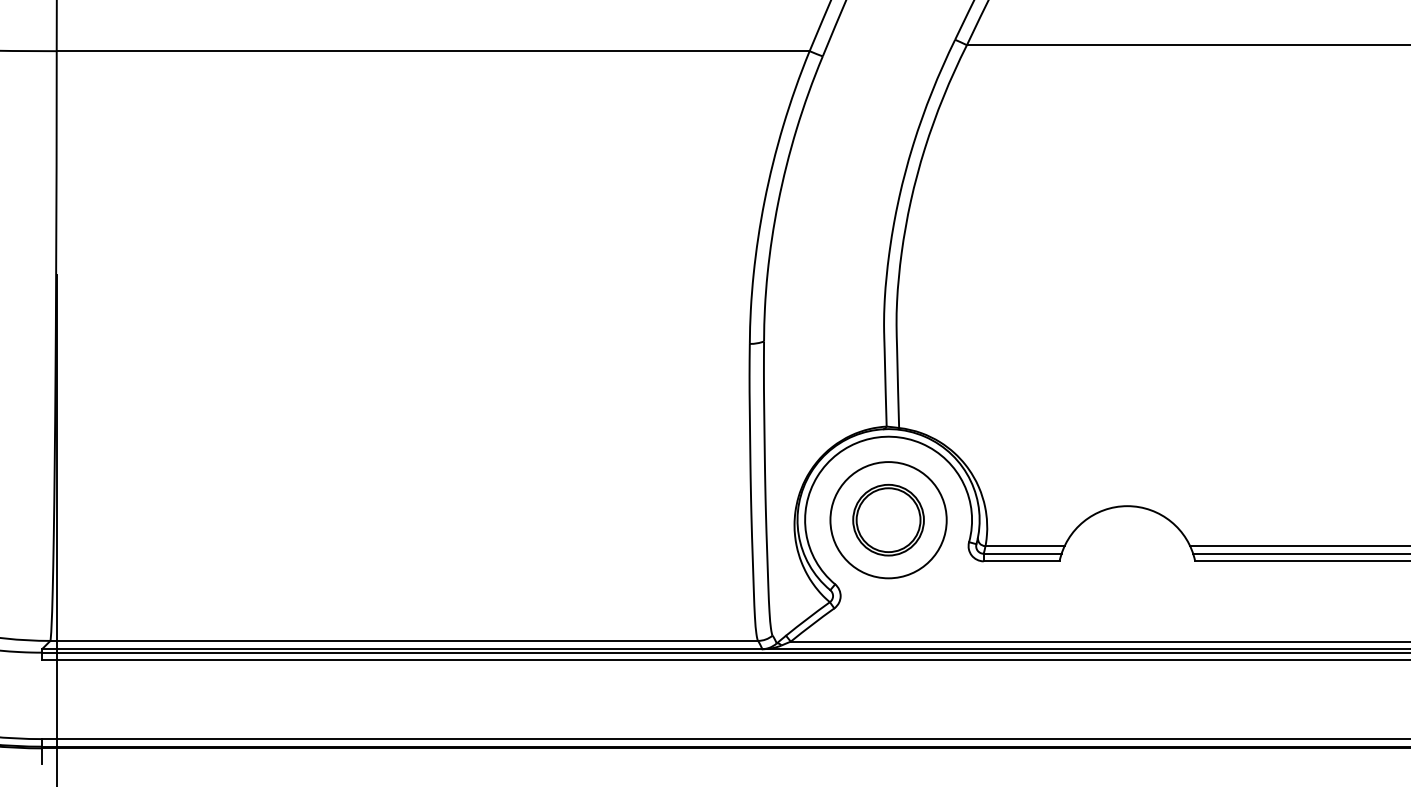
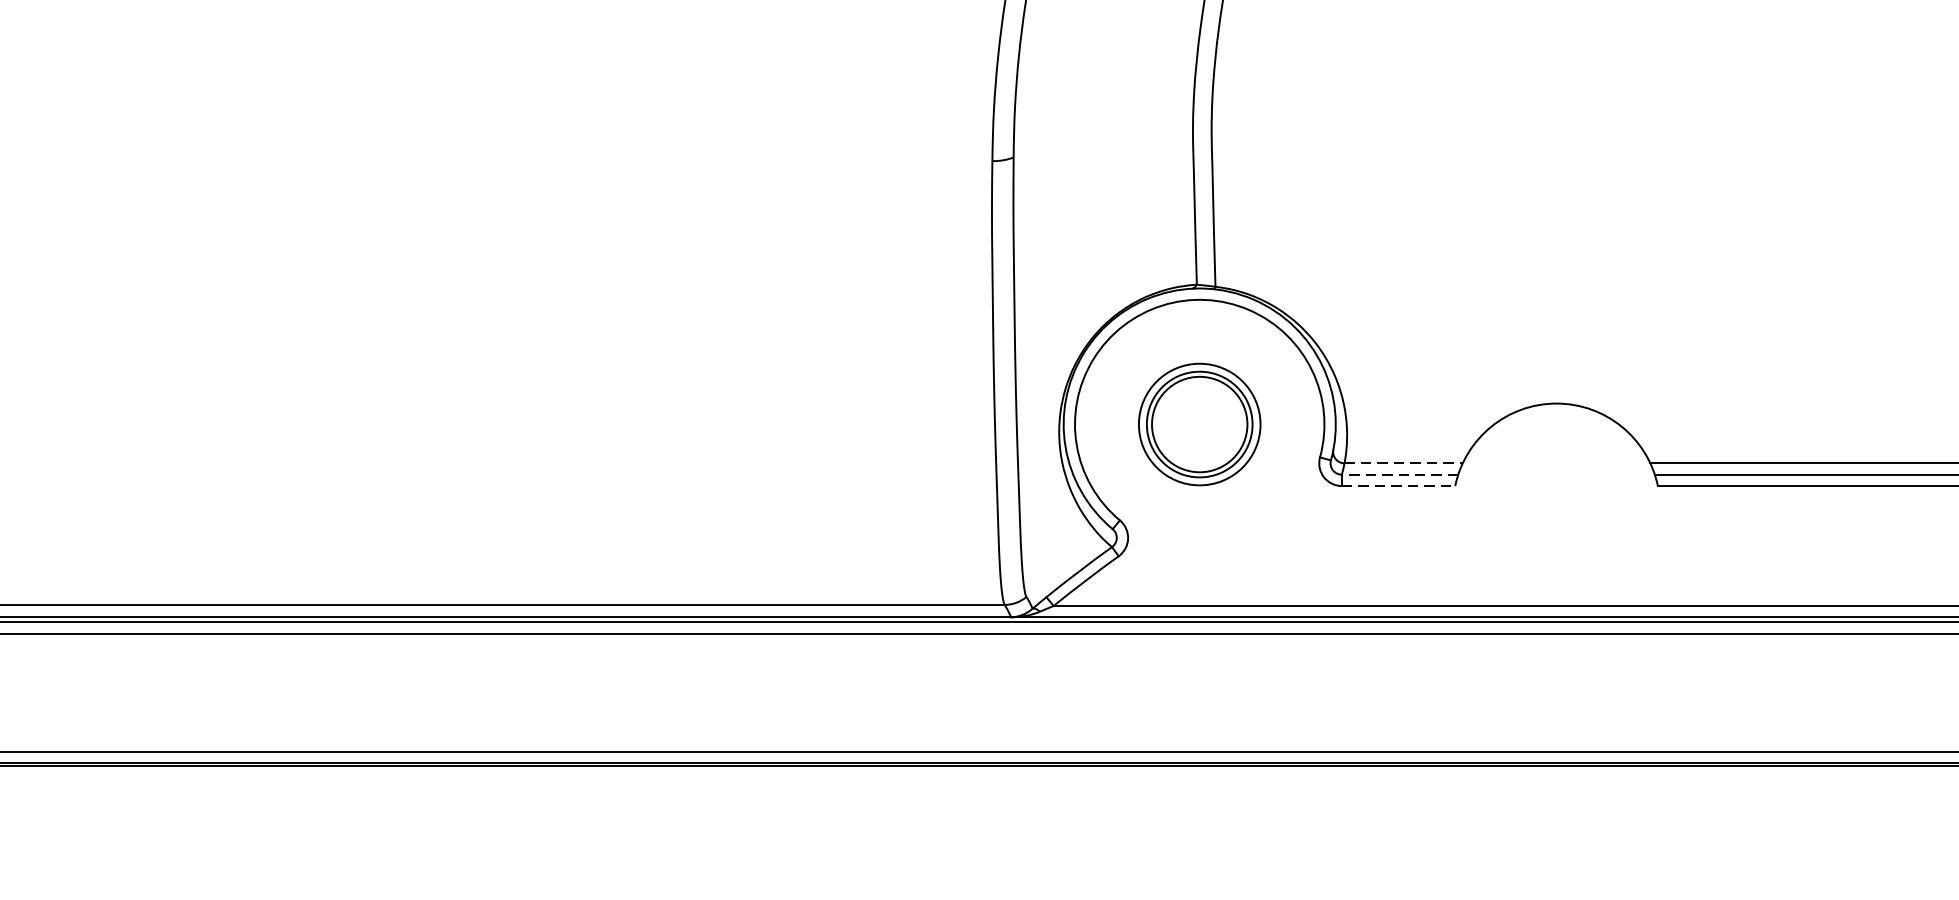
circle: (888, 520) -> (1199, 425), size x0.7
line: (1025, 546) -> (1404, 463), solid -> dashed
line: (1022, 553) -> (1399, 474), solid -> dashed
line: (1021, 561) -> (1398, 486), solid -> dashed

